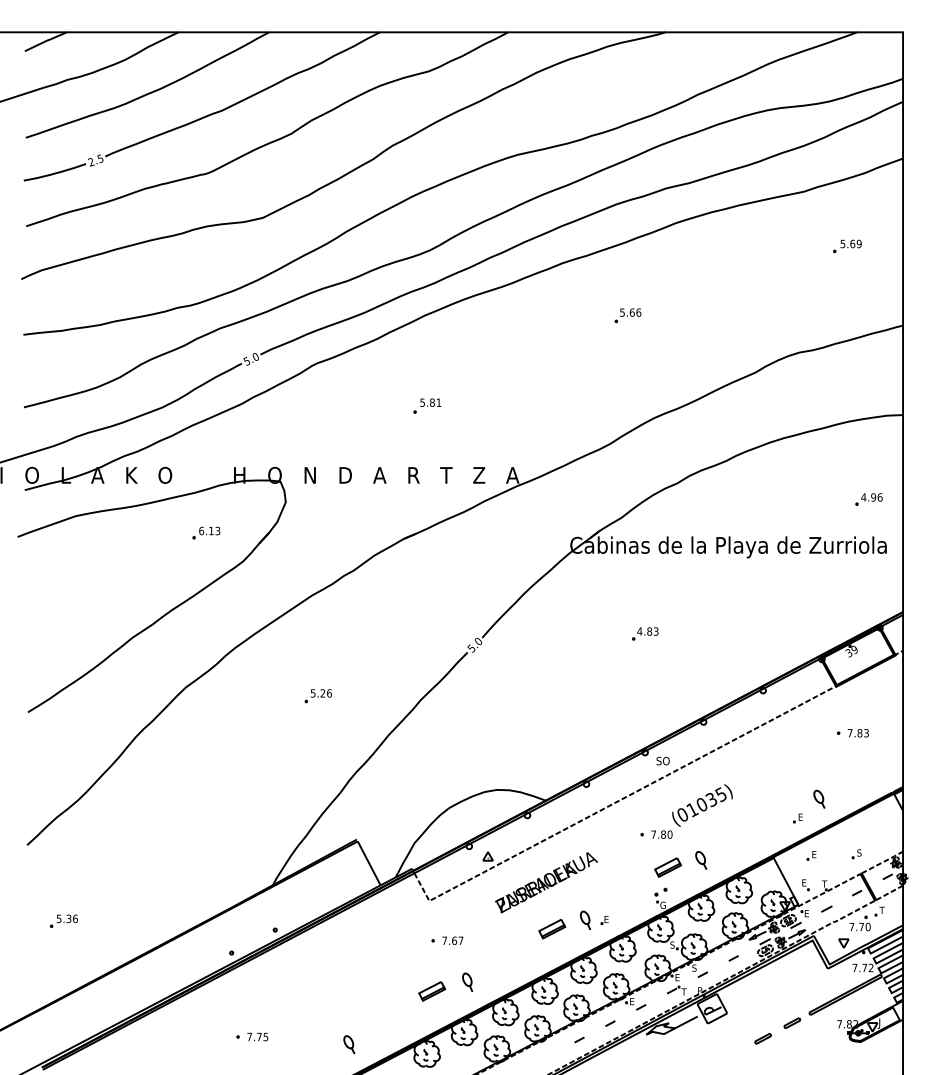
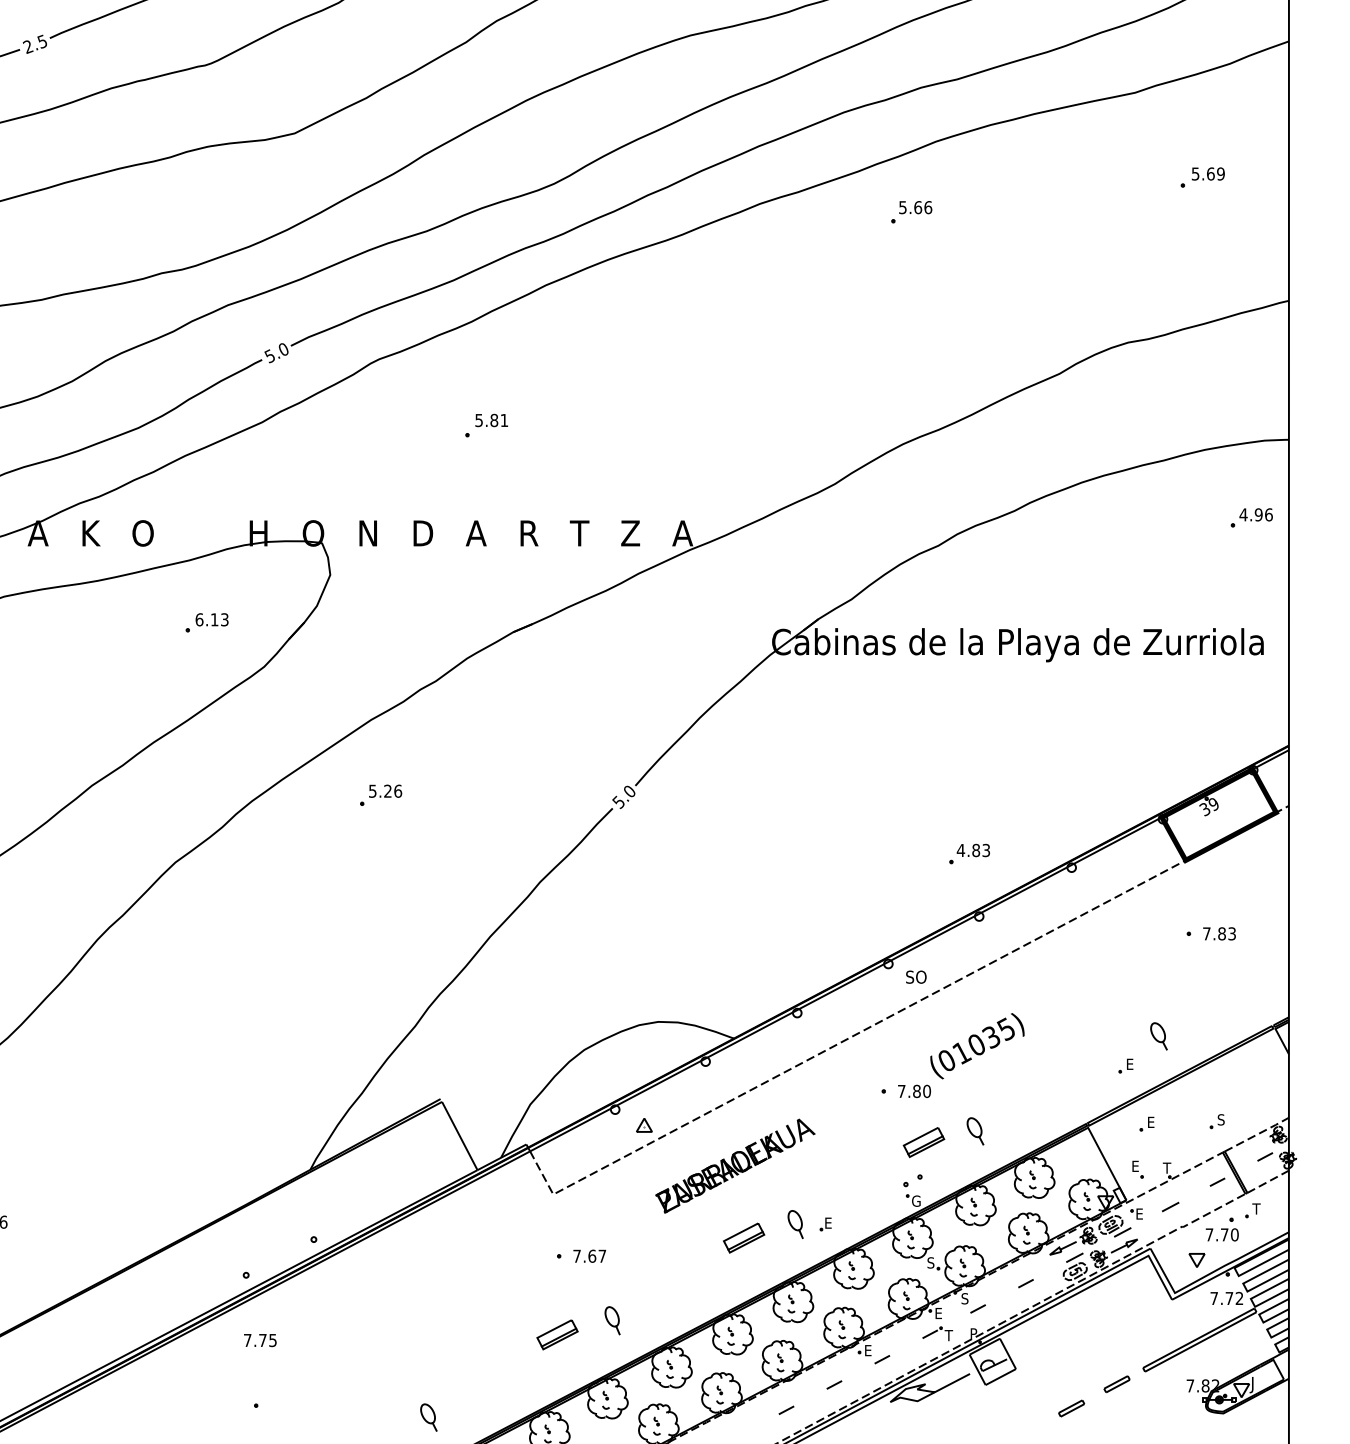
part: (627, 315) -> (910, 212), moved
part: (427, 405) -> (486, 424), moved
part: (868, 499) -> (1250, 518), moved
part: (645, 633) -> (969, 853), moved
part: (317, 696) -> (379, 796), moved
text: (257, 1036) -> (259, 1339), moved

